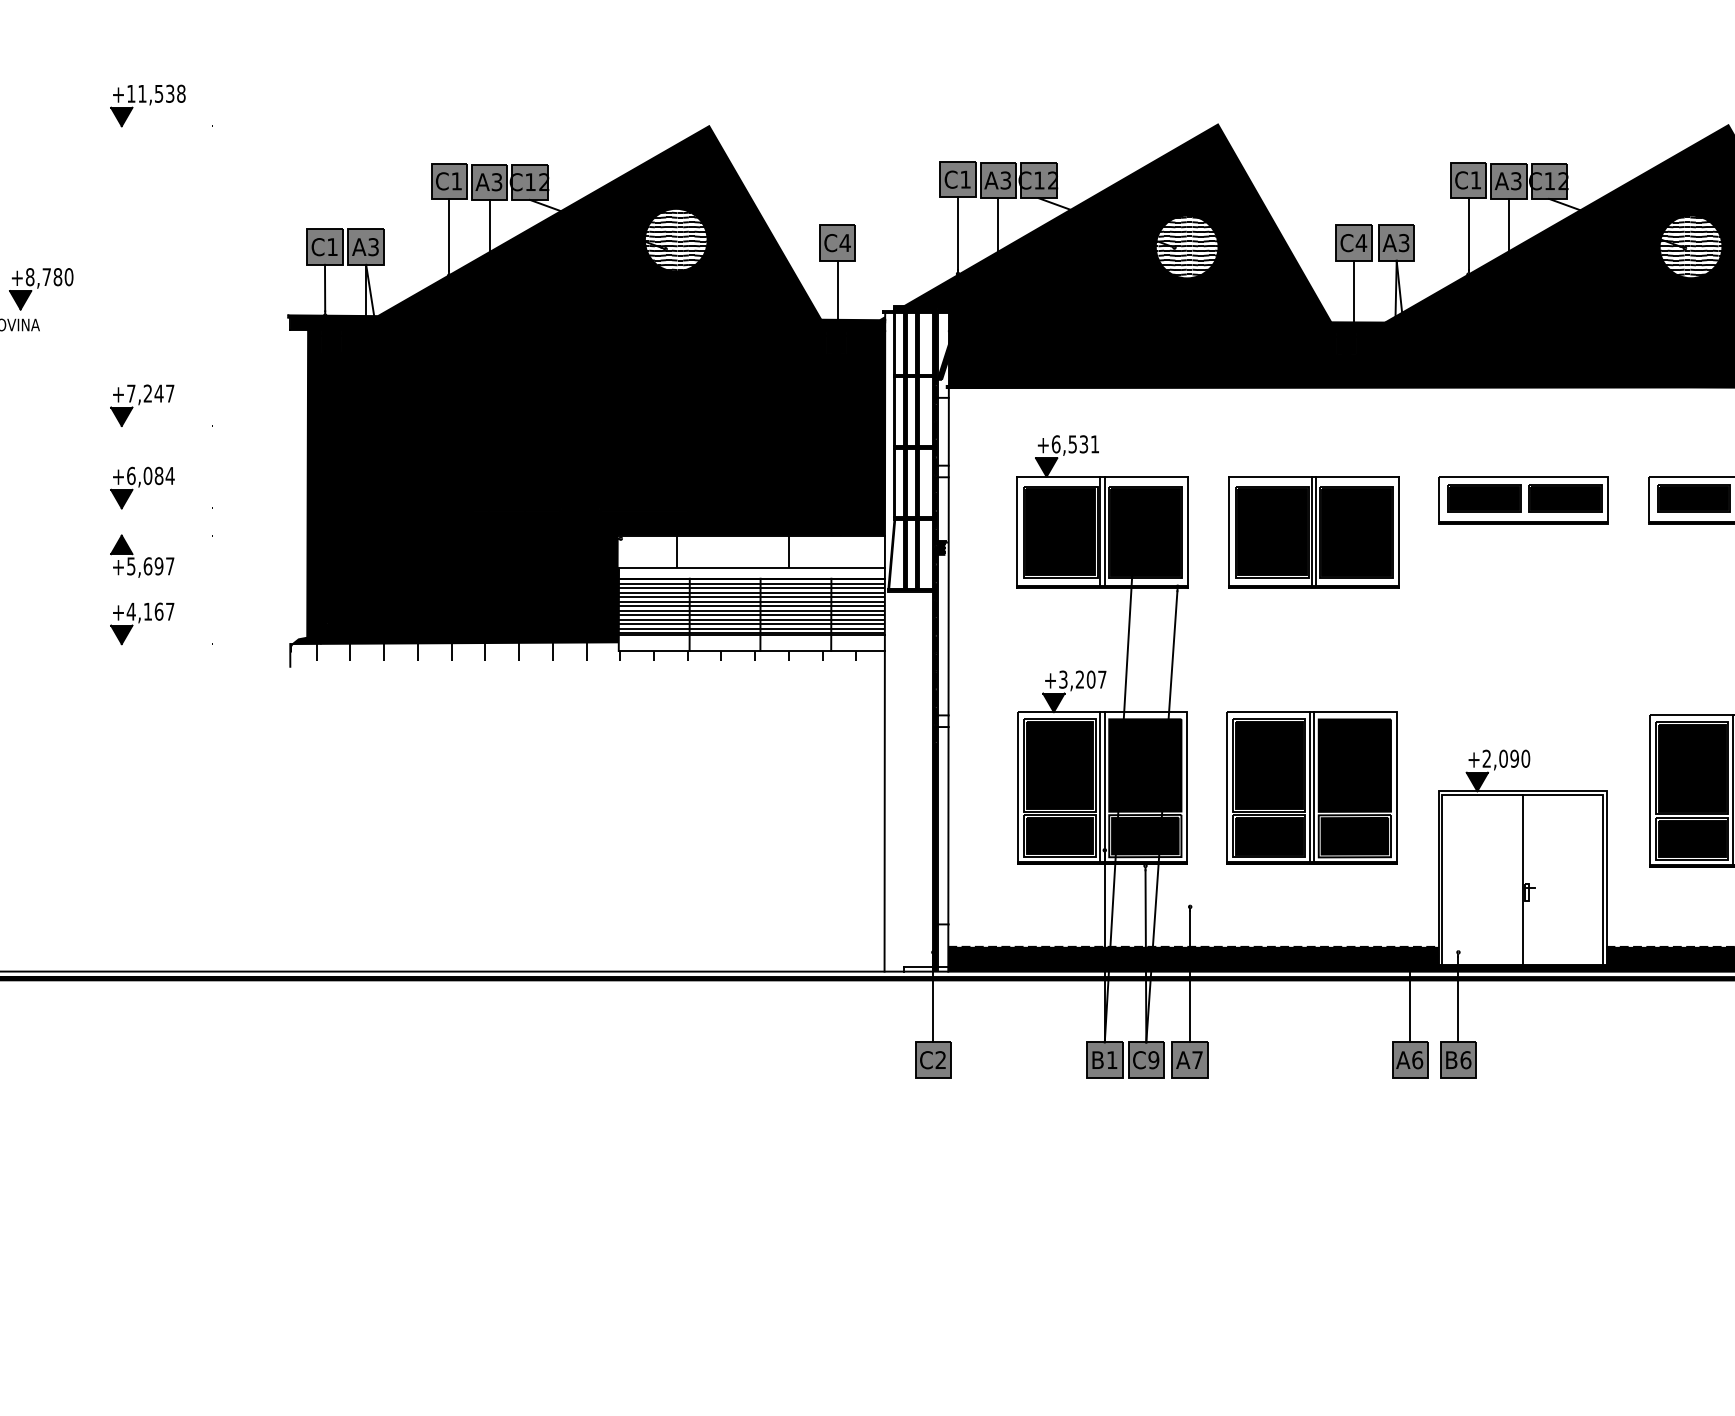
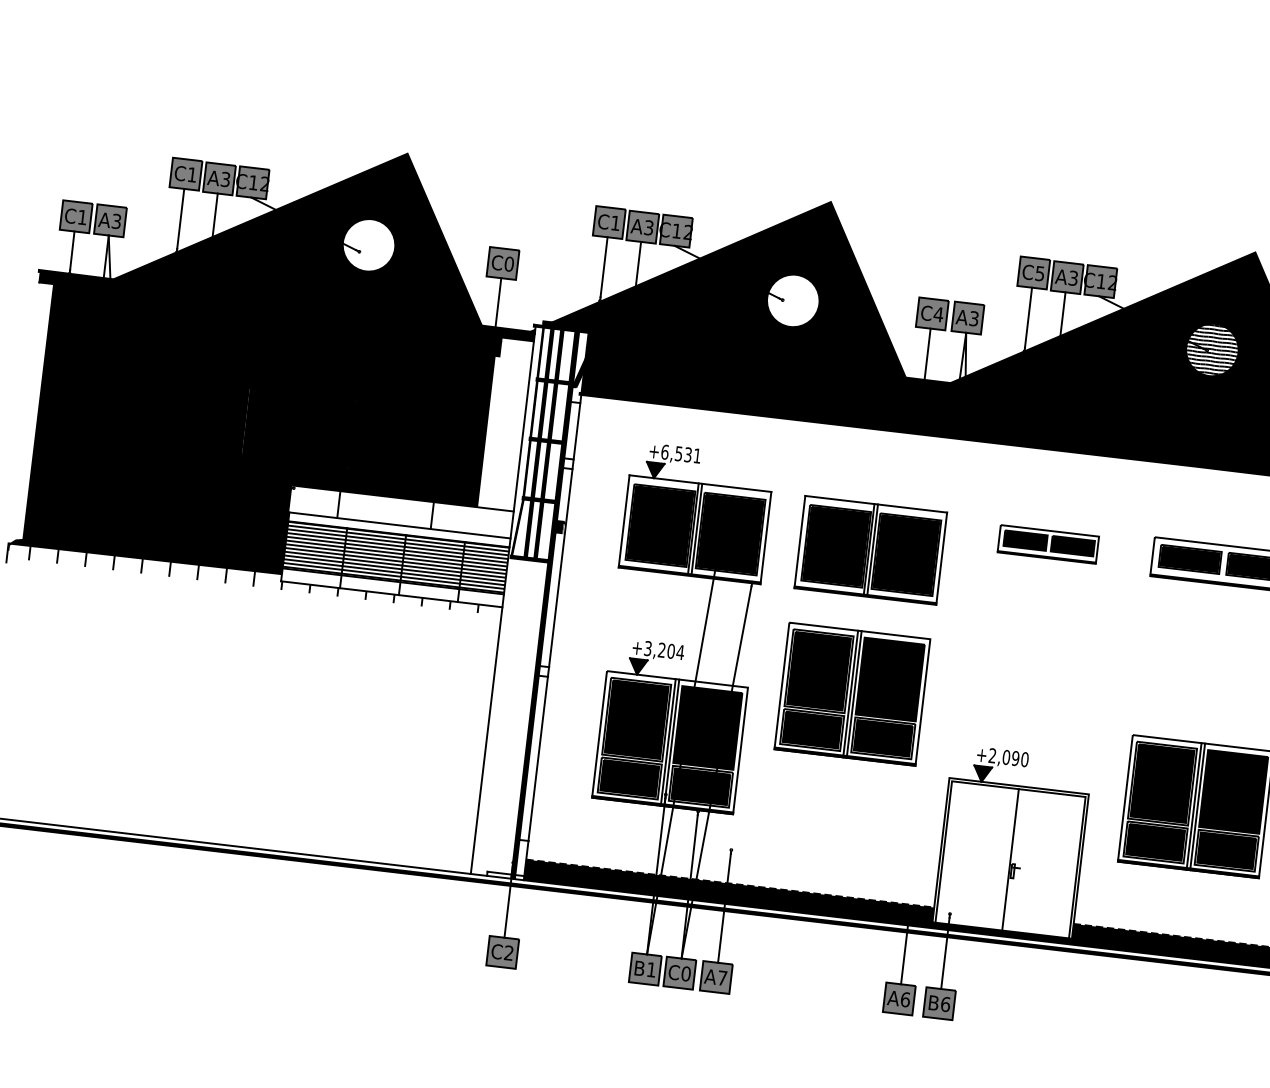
text: (1475, 180) -> (1039, 273), C1 -> C5
hatch: (675, 241) -> (368, 246), removed
text: (844, 243) -> (508, 264), C4 -> C0
hatch: (1186, 245) -> (792, 299), removed
fill: (862, 433) -> (505, 424), removed
part: (1523, 500) -> (1048, 544), size x0.7
text: (1101, 679) -> (679, 652), +3,207 -> +3,204
part: (1311, 787) -> (852, 693), moved
text: (1153, 1060) -> (685, 974), C9 -> C0

